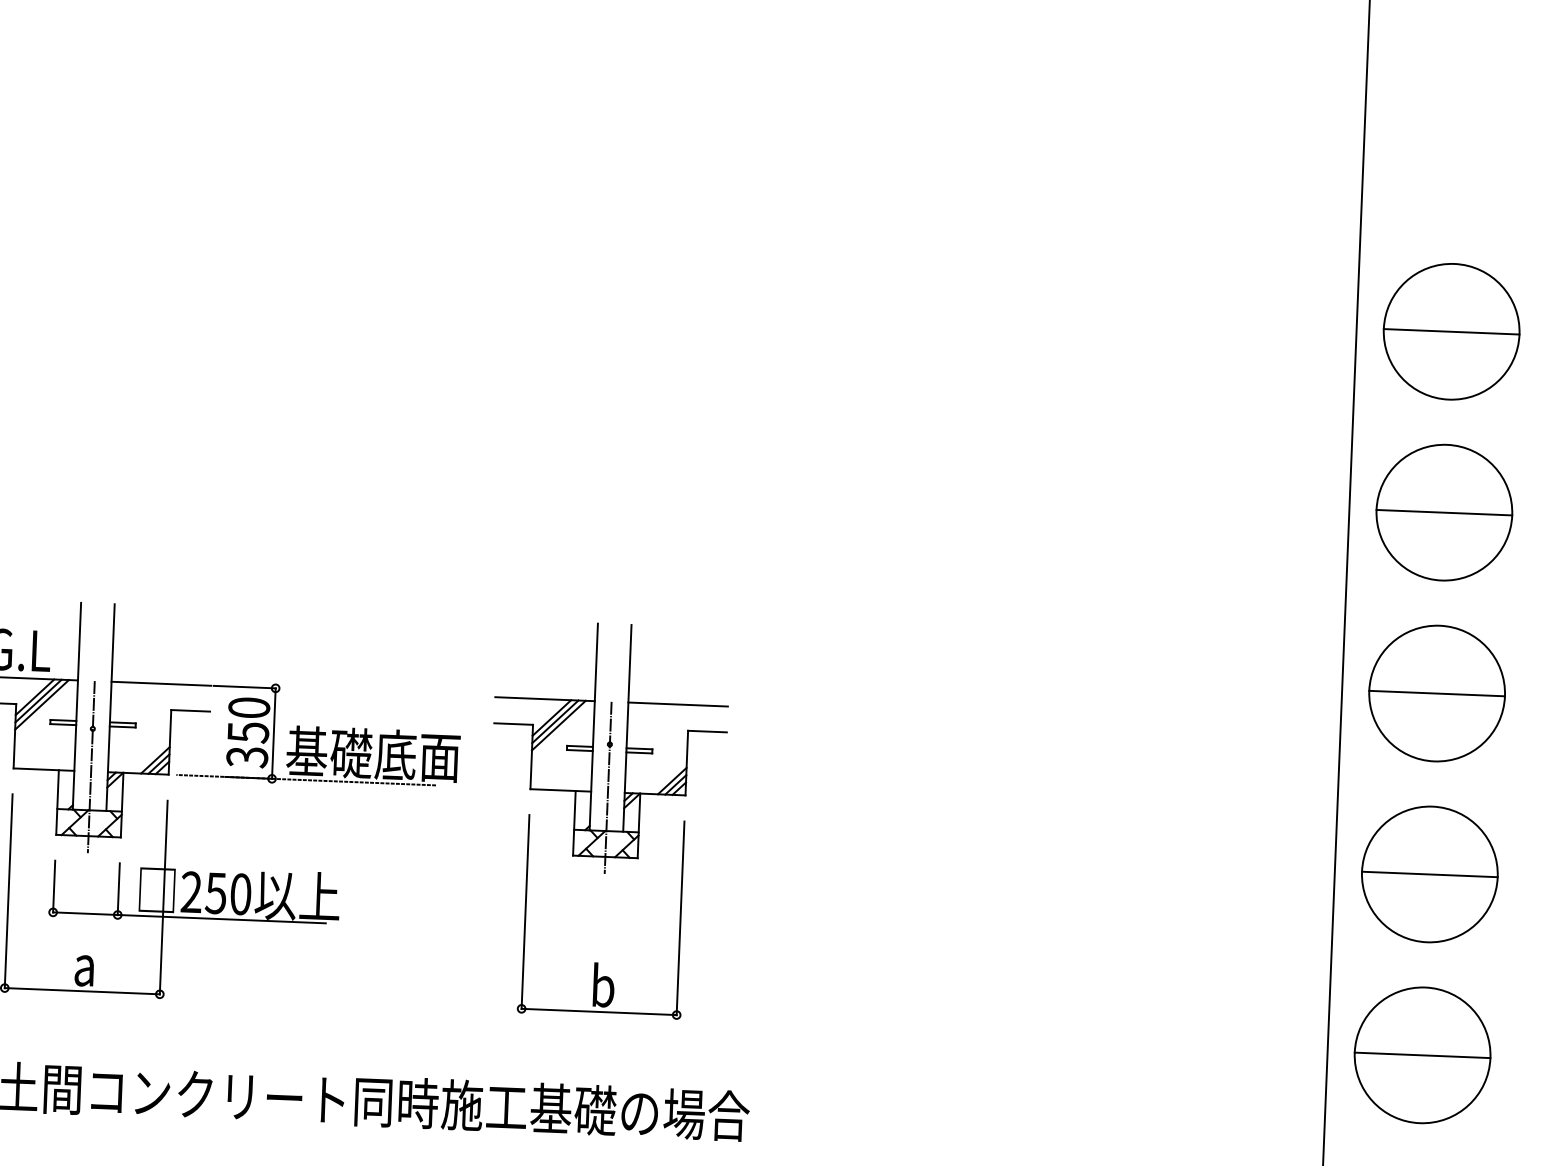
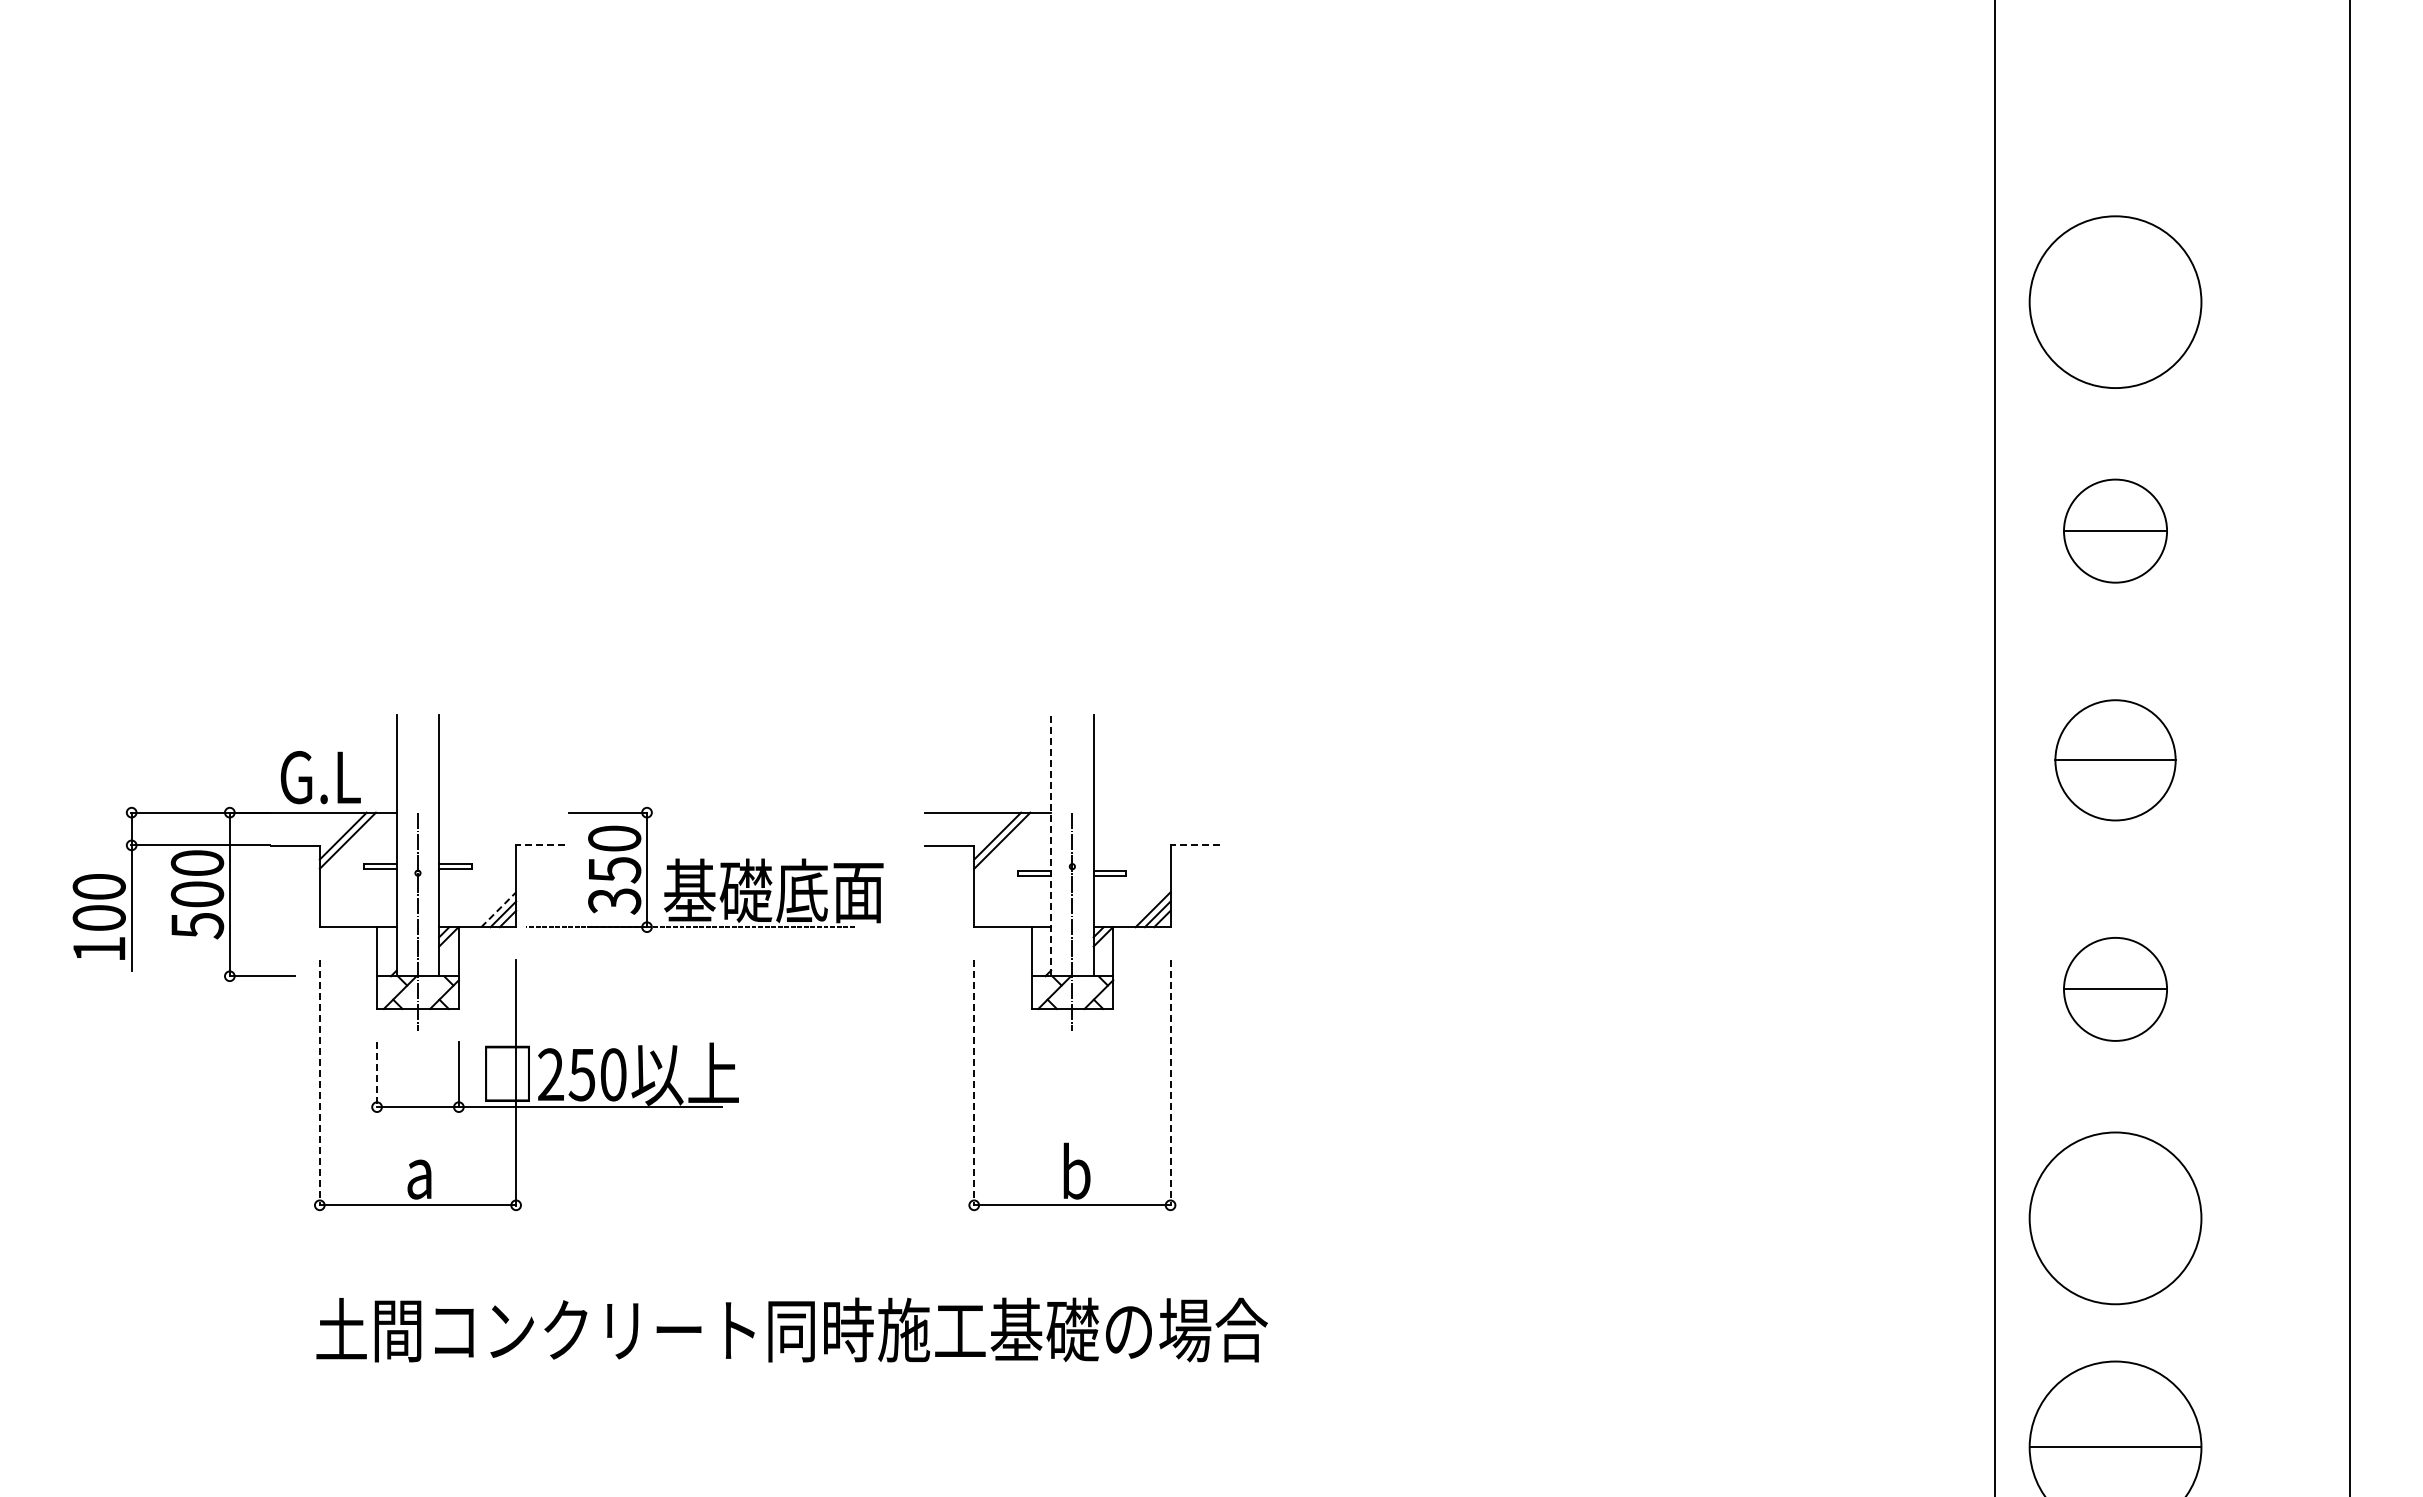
line: (1451, 332) -> (2115, 302), removed
part: (1444, 512) -> (2115, 530), size x0.6
line: (161, 683) -> (502, 812), removed
part: (1437, 693) -> (2115, 760), size x0.7
line: (42, 704) -> (352, 845), removed
line: (678, 704) -> (1156, 812), removed
line: (190, 710) -> (540, 845), solid -> dashed
line: (558, 725) -> (1006, 845), removed
line: (594, 727) -> (1051, 845), solid -> dashed
line: (707, 731) -> (1195, 845), solid -> dashed
line: (155, 760) -> (498, 909), solid -> dashed
part: (1429, 874) -> (2115, 989), size x0.6
line: (54, 886) -> (377, 1074), solid -> dashed
line: (8, 891) -> (319, 1082), solid -> dashed
line: (525, 911) -> (974, 1082), solid -> dashed
line: (680, 918) -> (1170, 1082), solid -> dashed
line: (1422, 1055) -> (2115, 1218), removed

